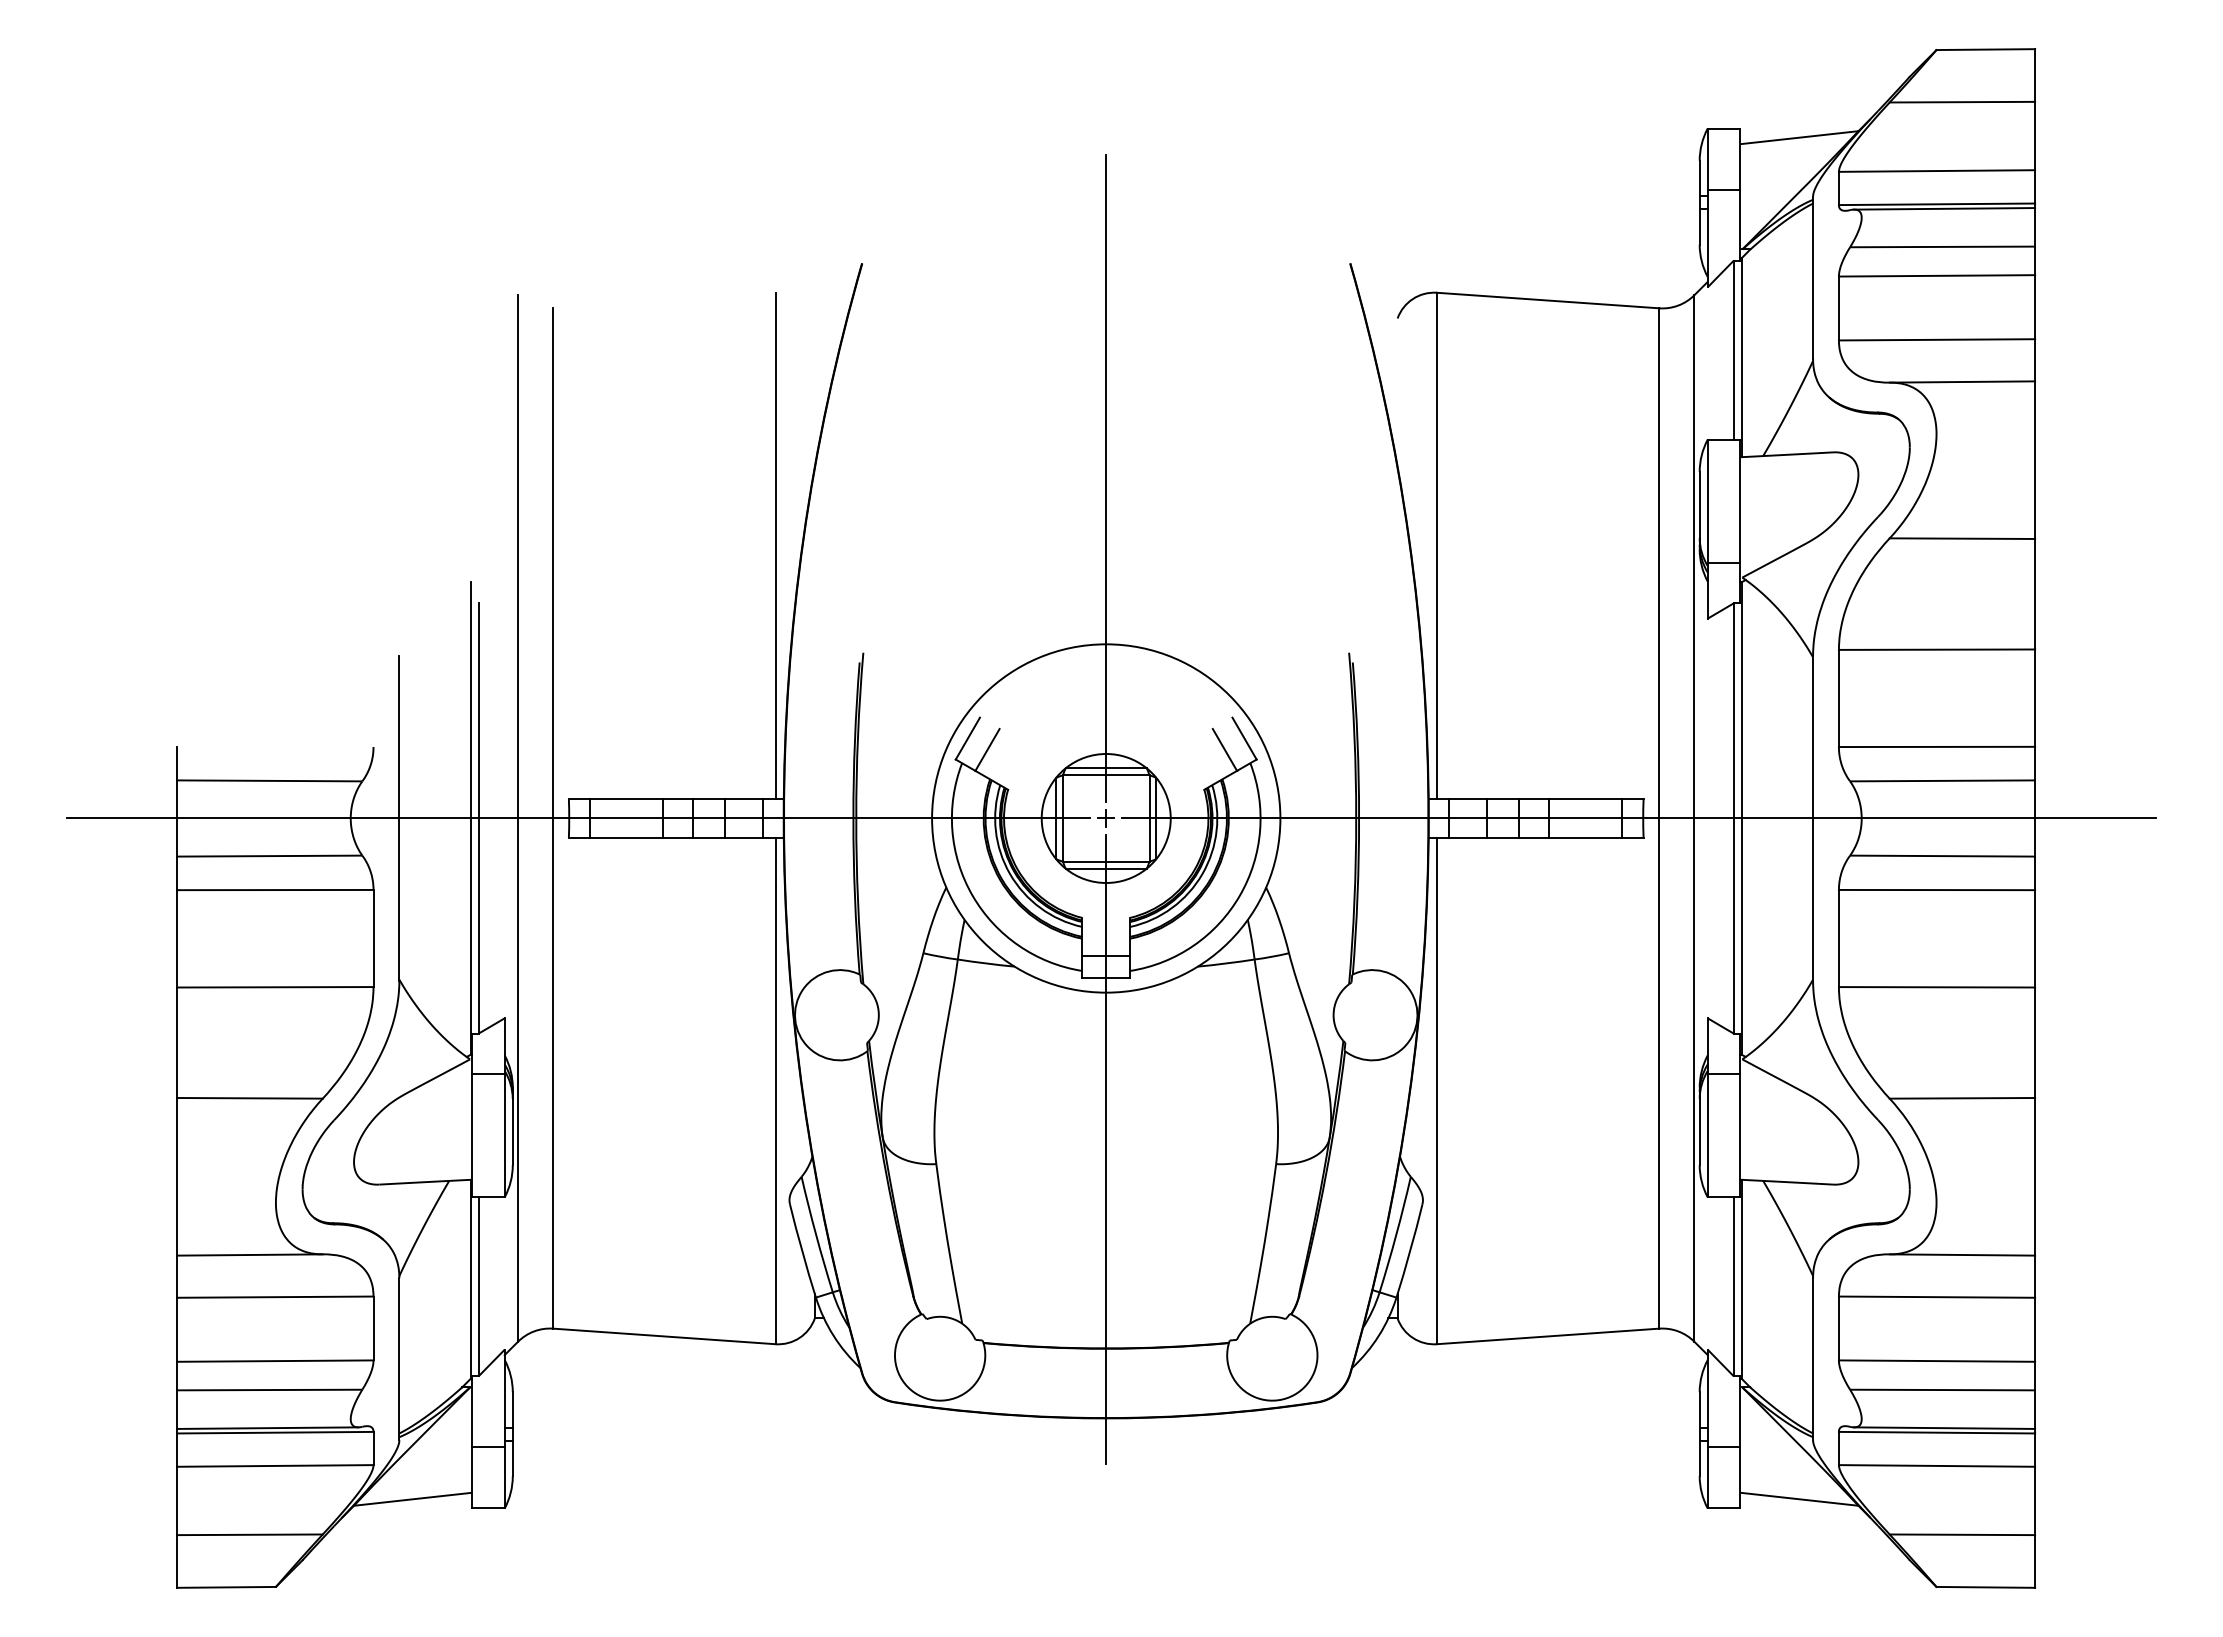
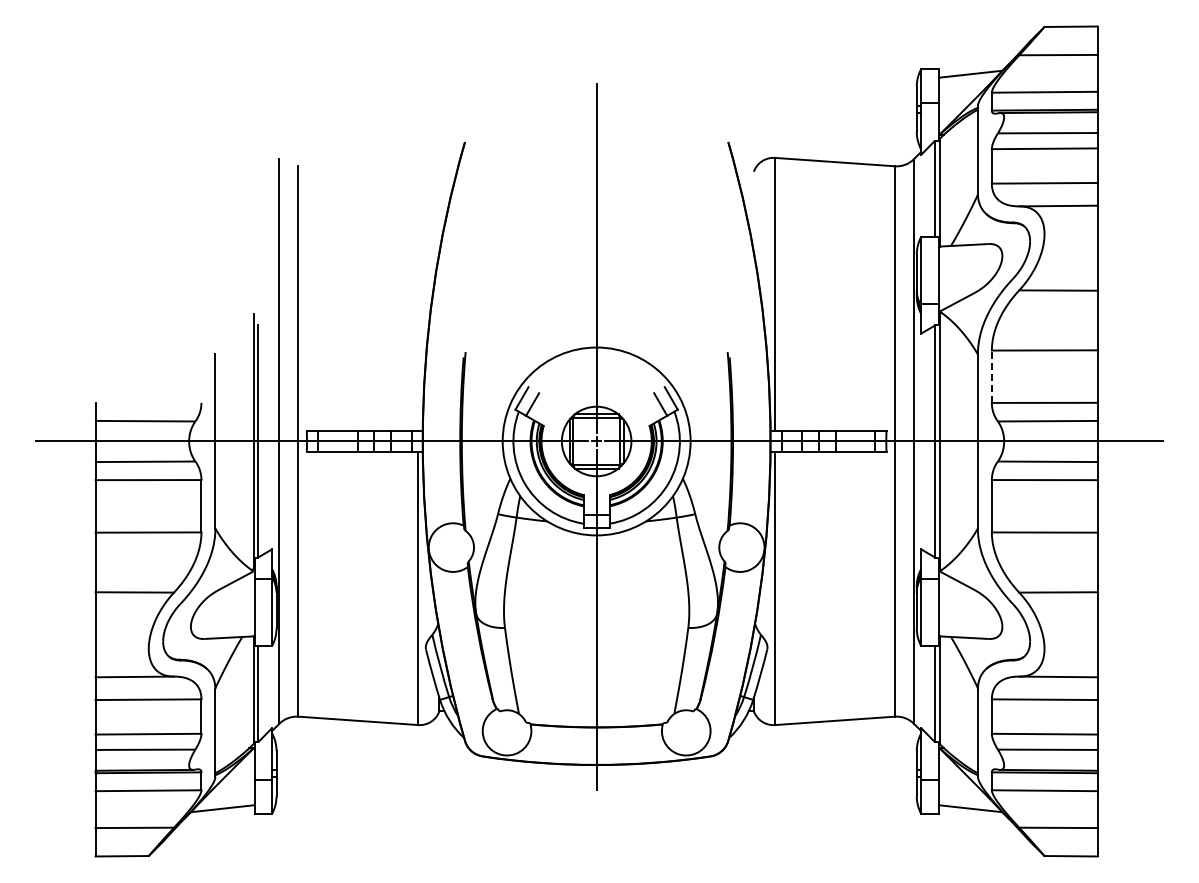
line: (775, 545) -> (418, 294), removed
line: (1838, 697) -> (991, 376), solid -> dashed

